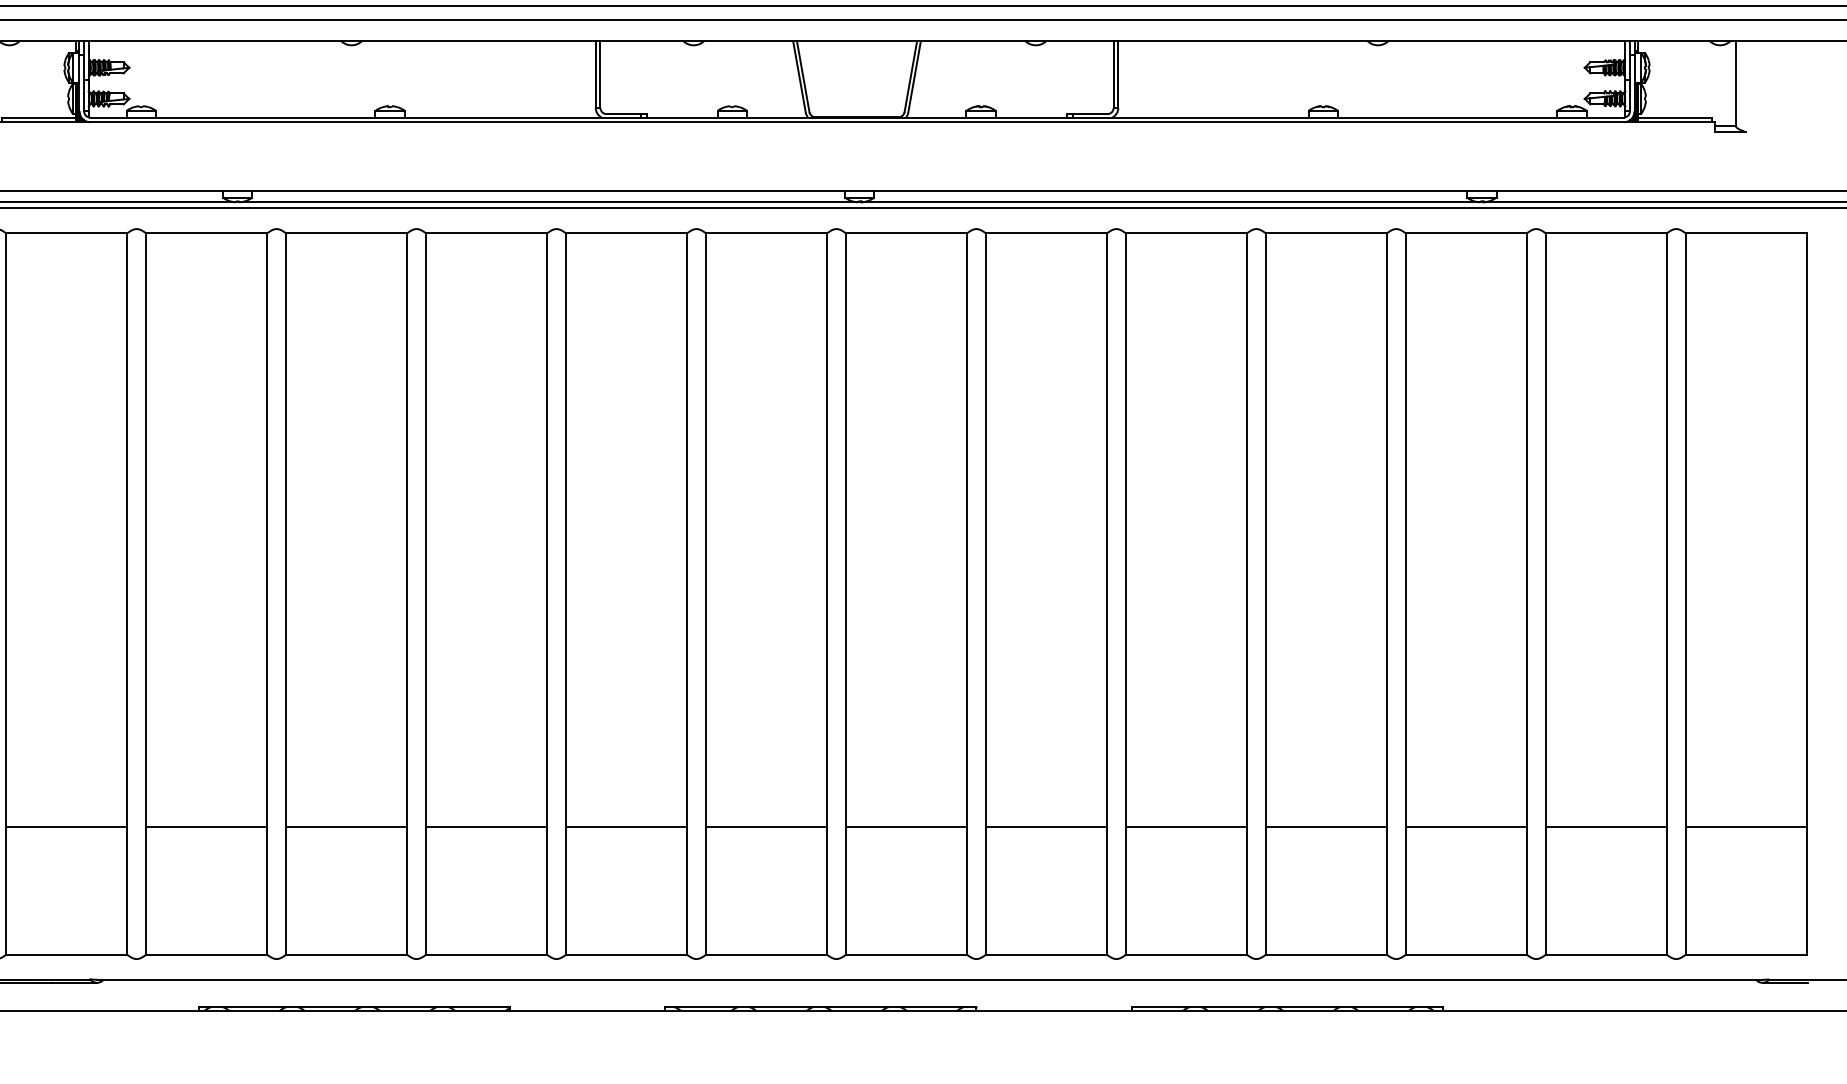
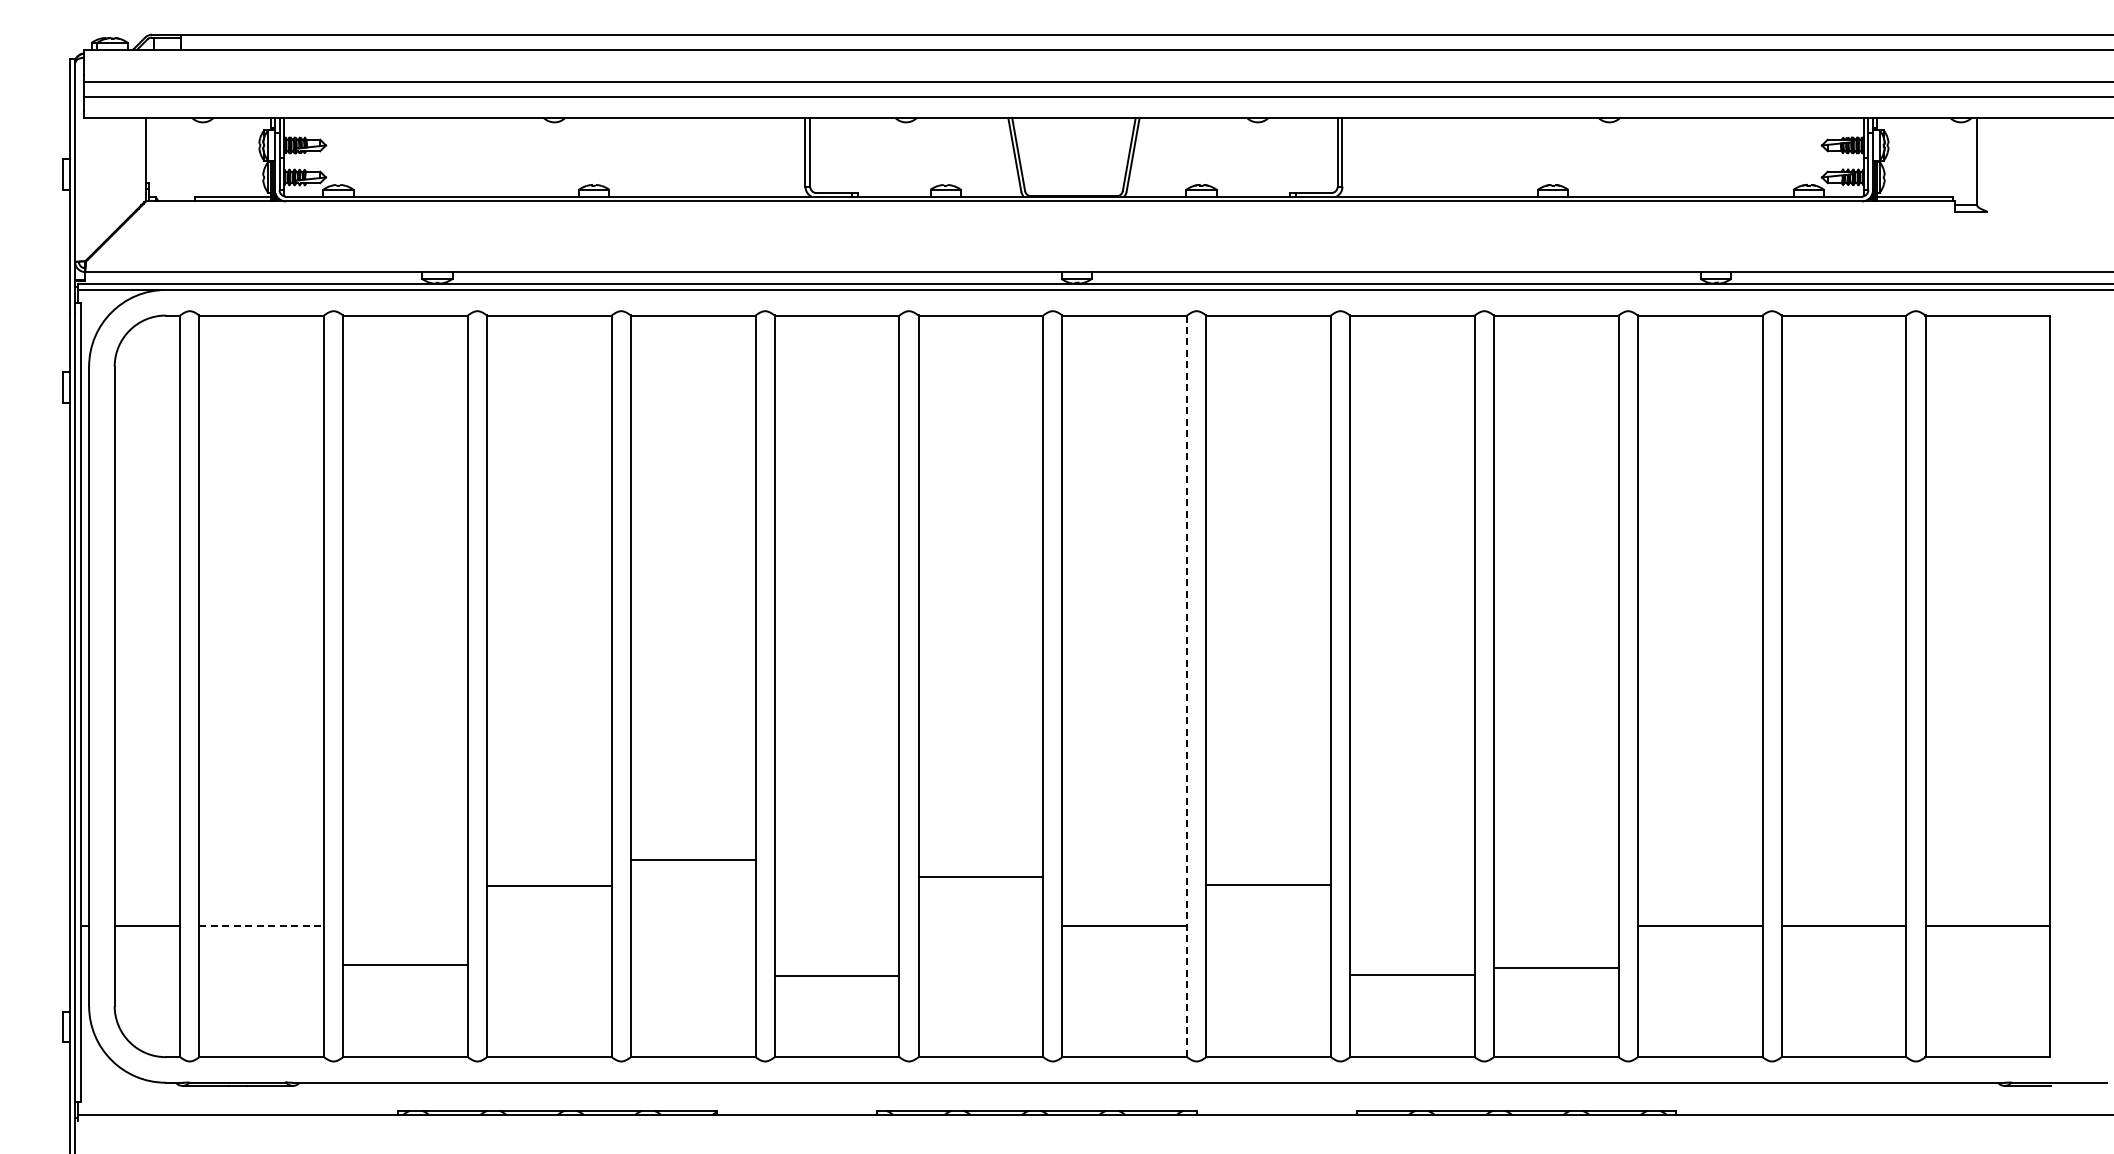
line: (967, 594) -> (1187, 686), solid -> dashed
line: (67, 826) -> (262, 925), solid -> dashed
line: (206, 826) -> (405, 964), moved
line: (346, 826) -> (549, 885), moved
line: (485, 826) -> (692, 859), moved
line: (625, 826) -> (836, 975), moved
line: (766, 826) -> (980, 876), moved
line: (1046, 826) -> (1268, 884), moved
line: (1186, 826) -> (1412, 974), moved
line: (1326, 826) -> (1556, 967), moved

